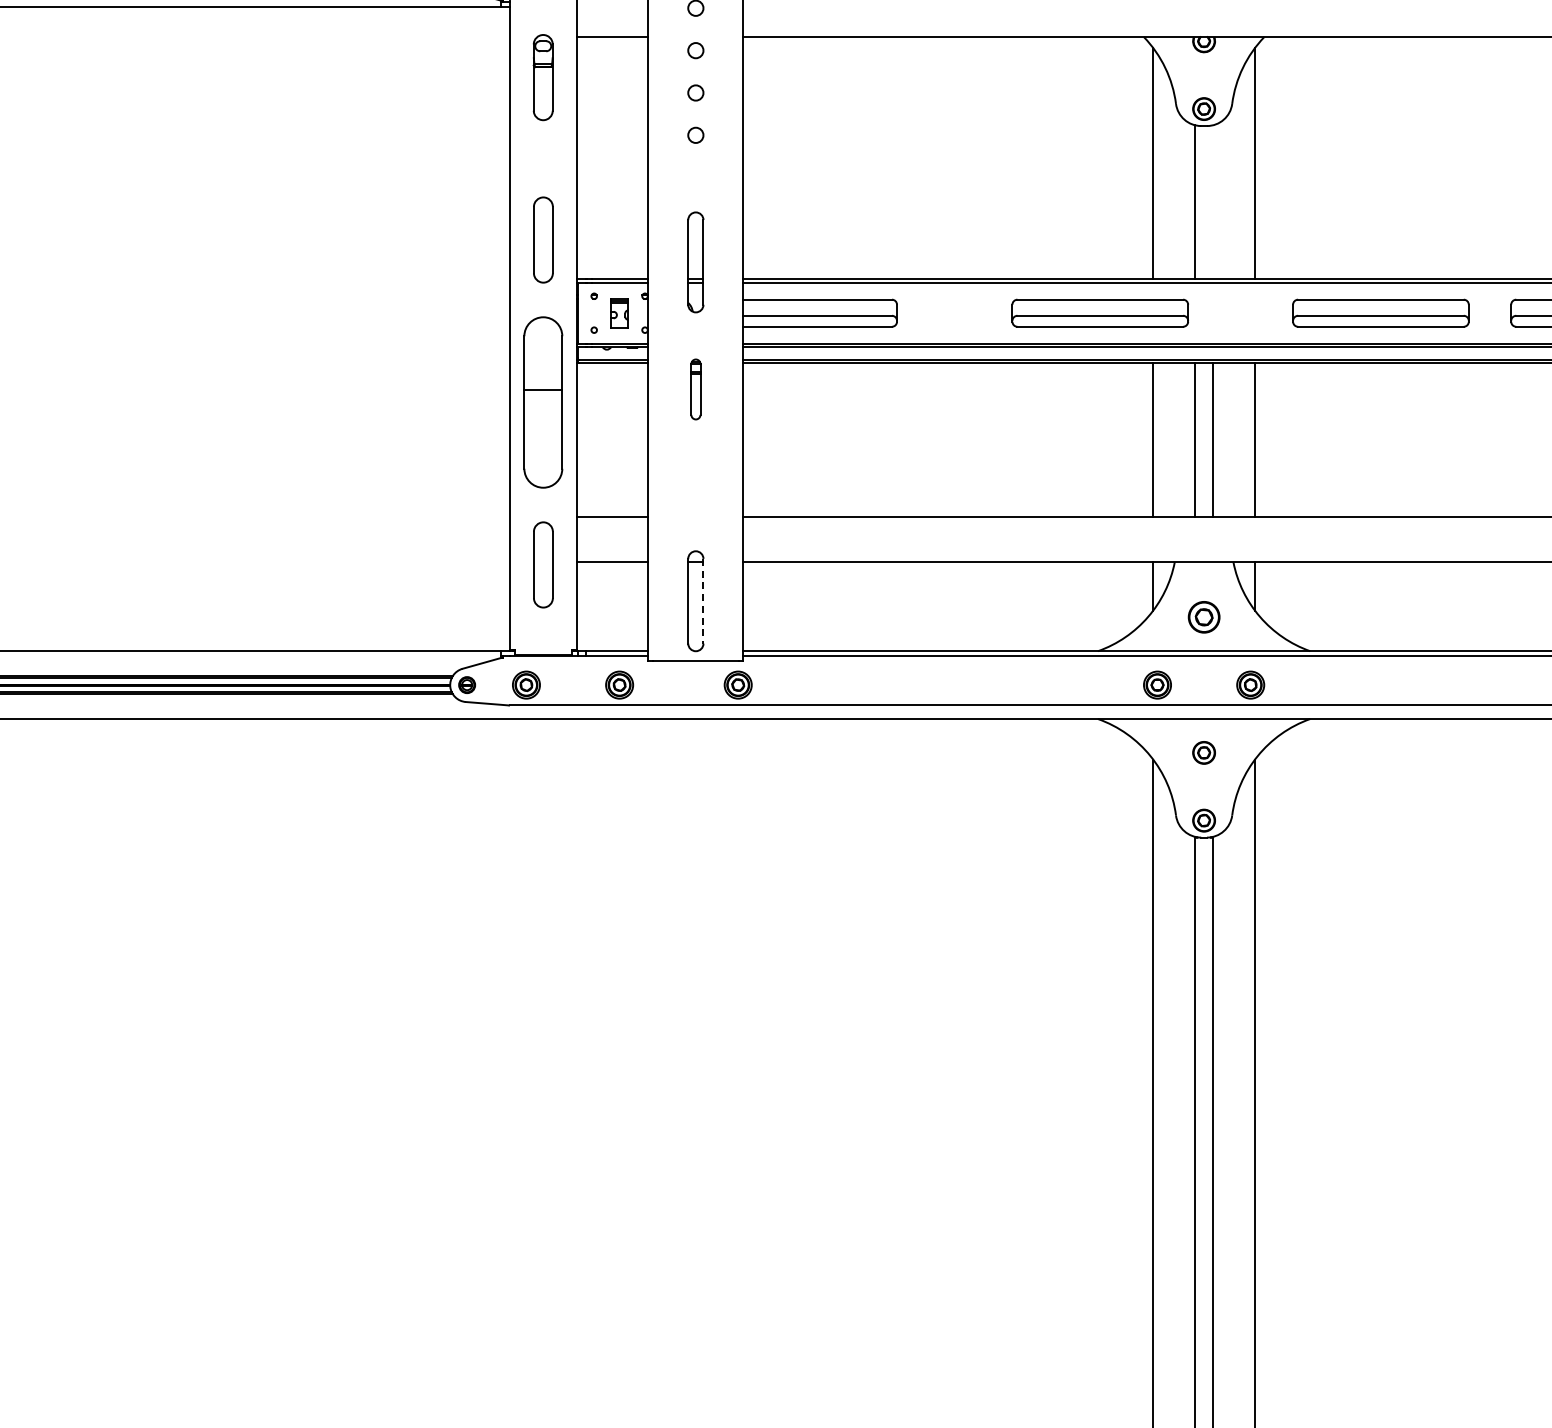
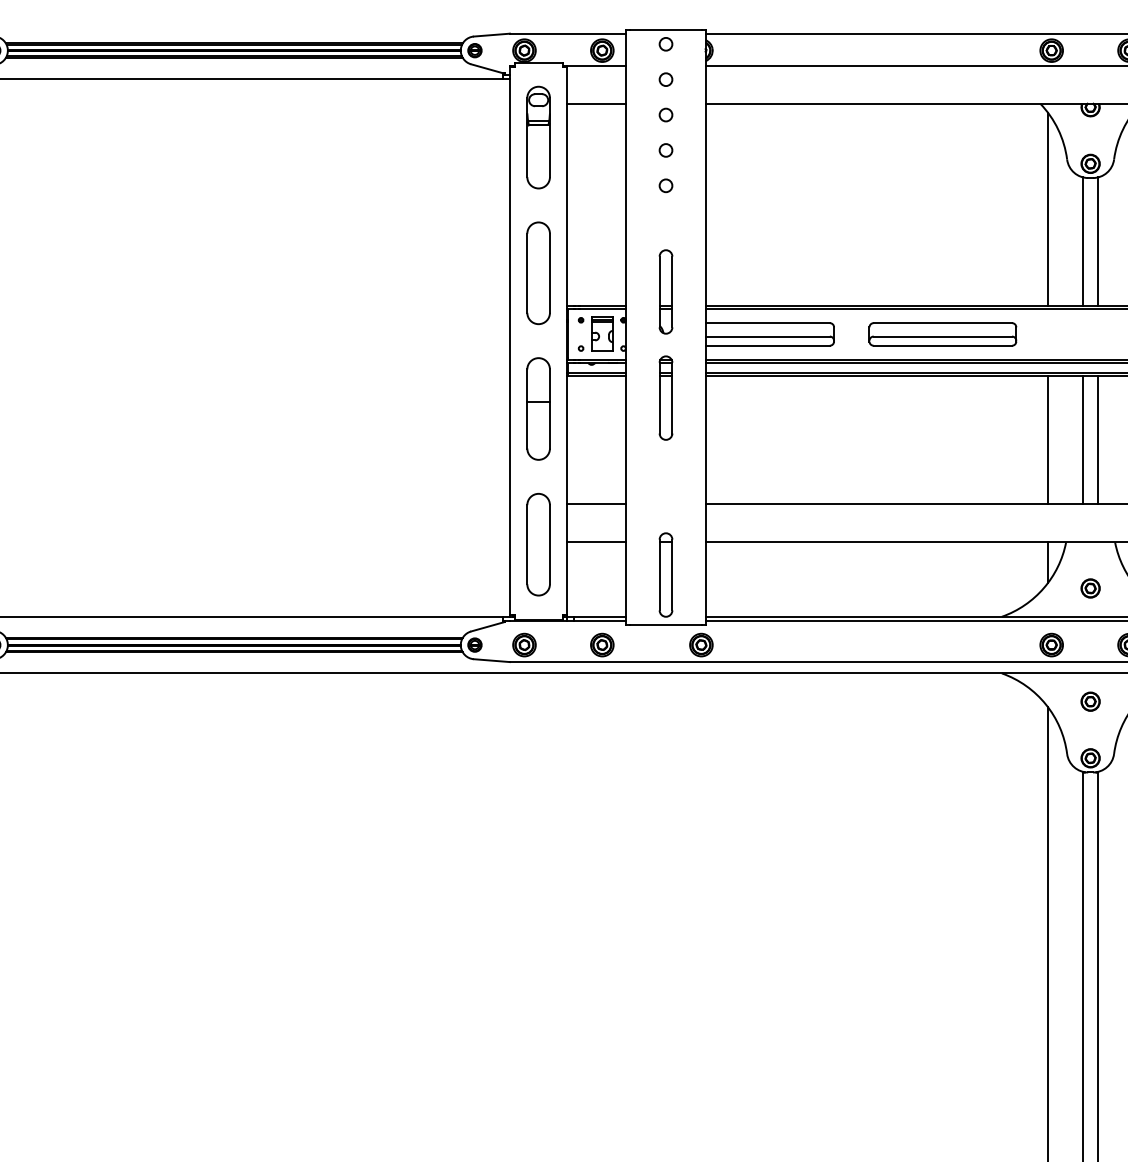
part: (542, 77) -> (537, 137), size x1.43
line: (1212, 202) -> (1097, 241), added
part: (543, 239) -> (538, 272), size x1.43
part: (1099, 312) -> (942, 333), moved
part: (619, 313) -> (602, 334), size x1.43
part: (695, 389) -> (665, 398), size x1.67
part: (543, 402) -> (538, 408), size x0.71
part: (543, 564) -> (538, 544), size x1.43
line: (703, 601) -> (672, 575), dashed -> solid
part: (1203, 617) -> (1090, 588), size x0.71

